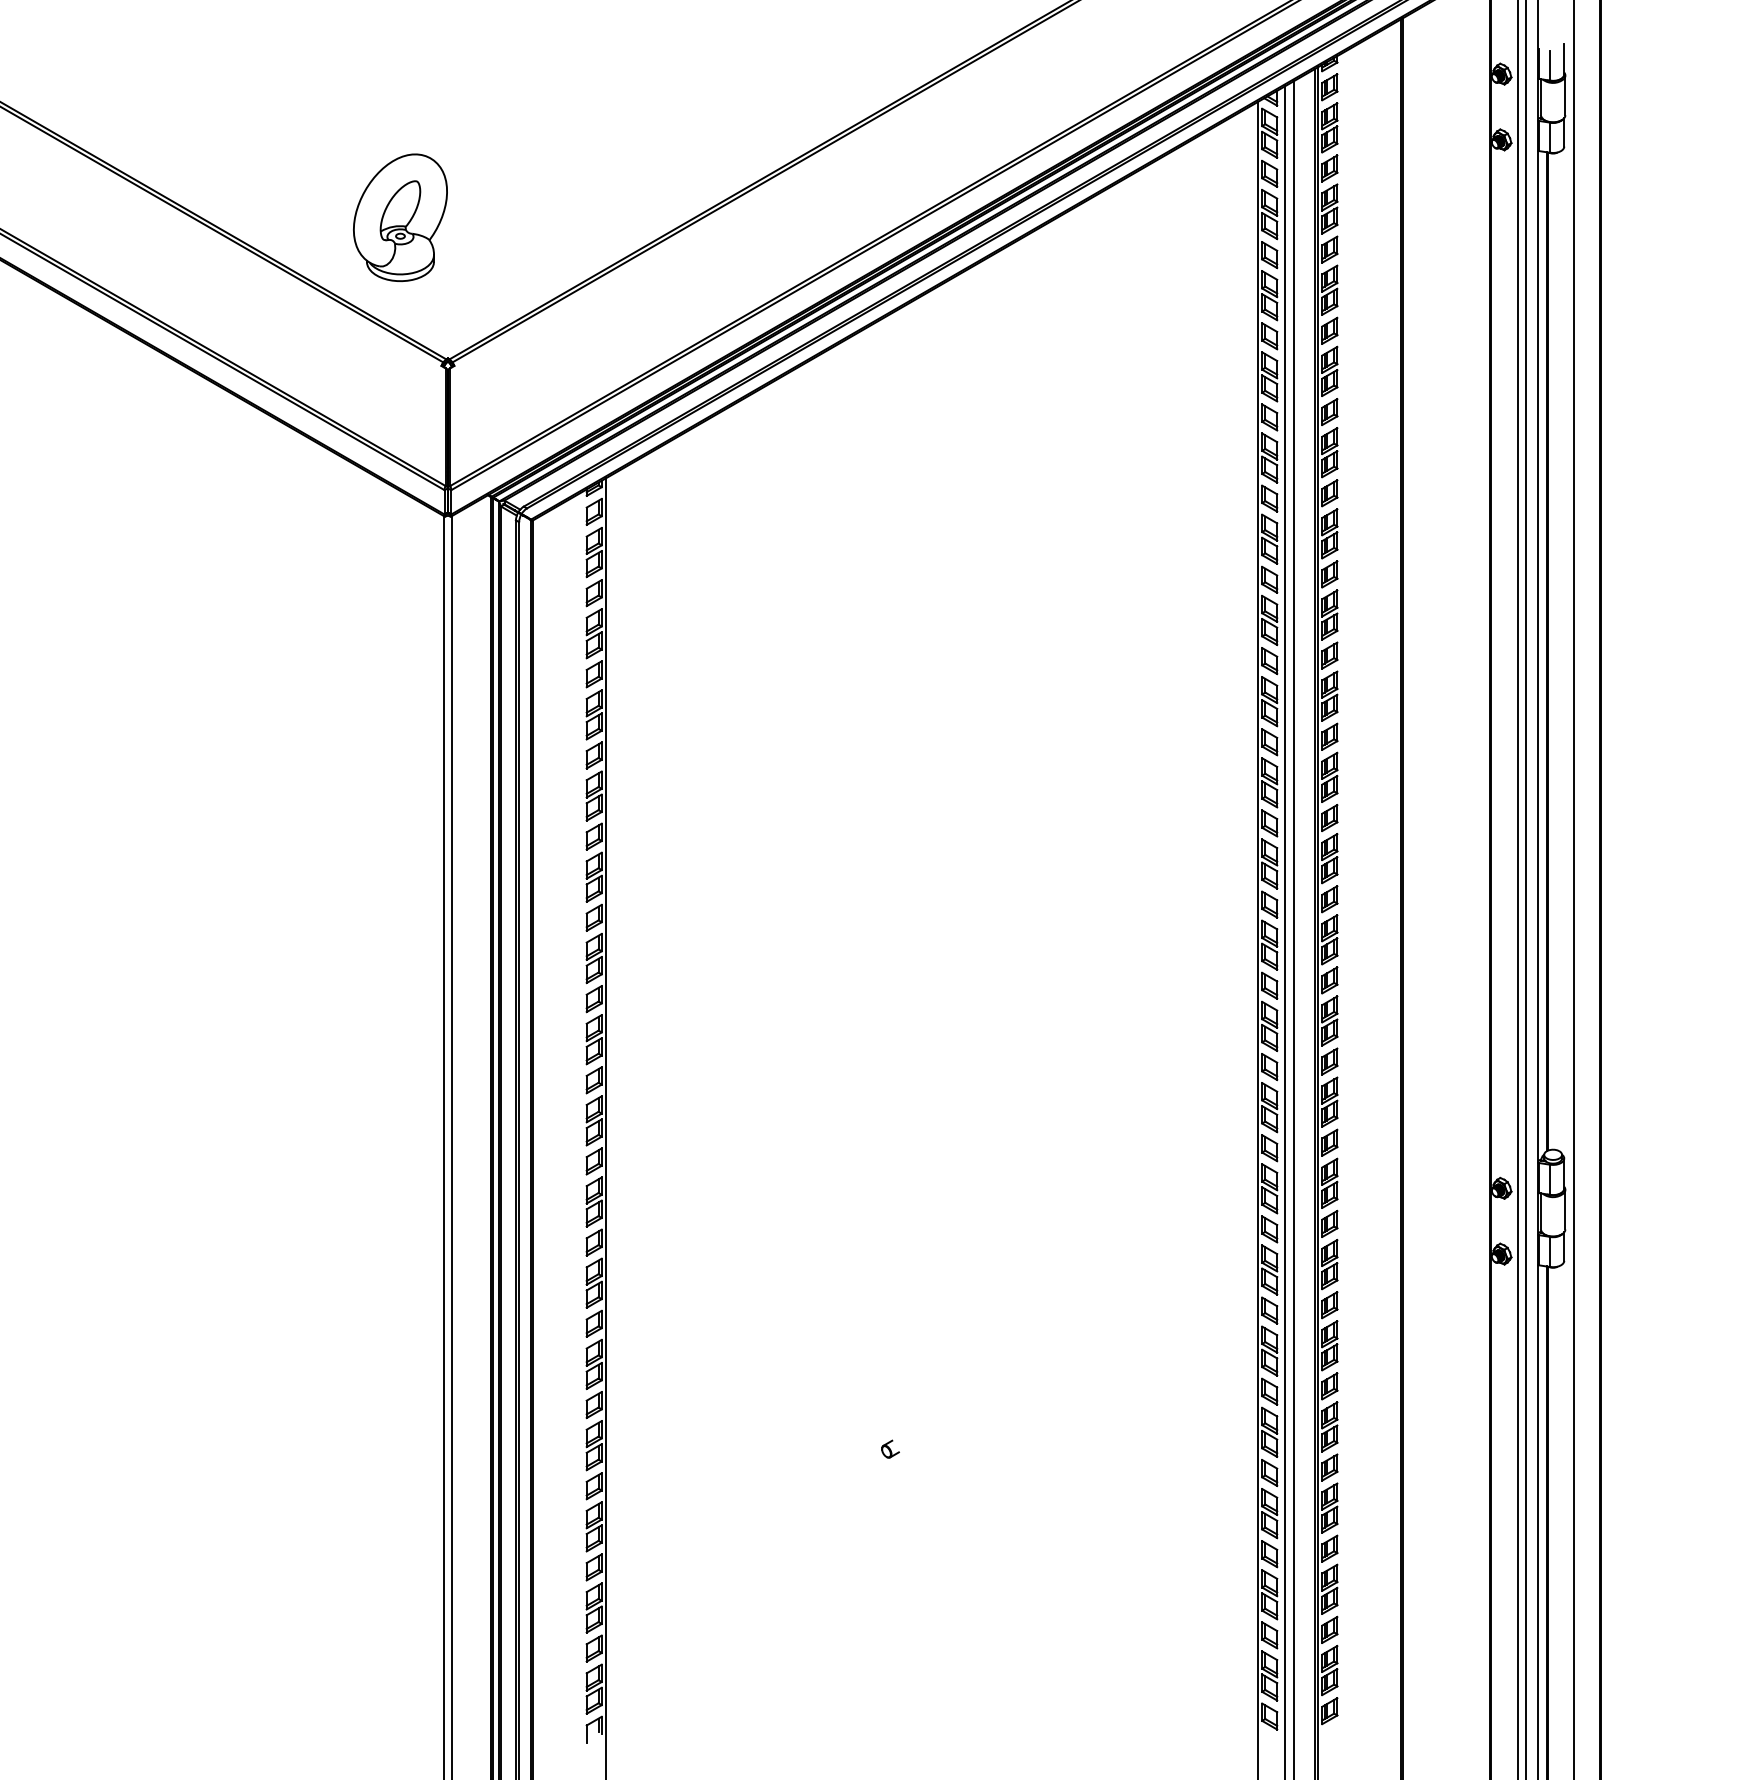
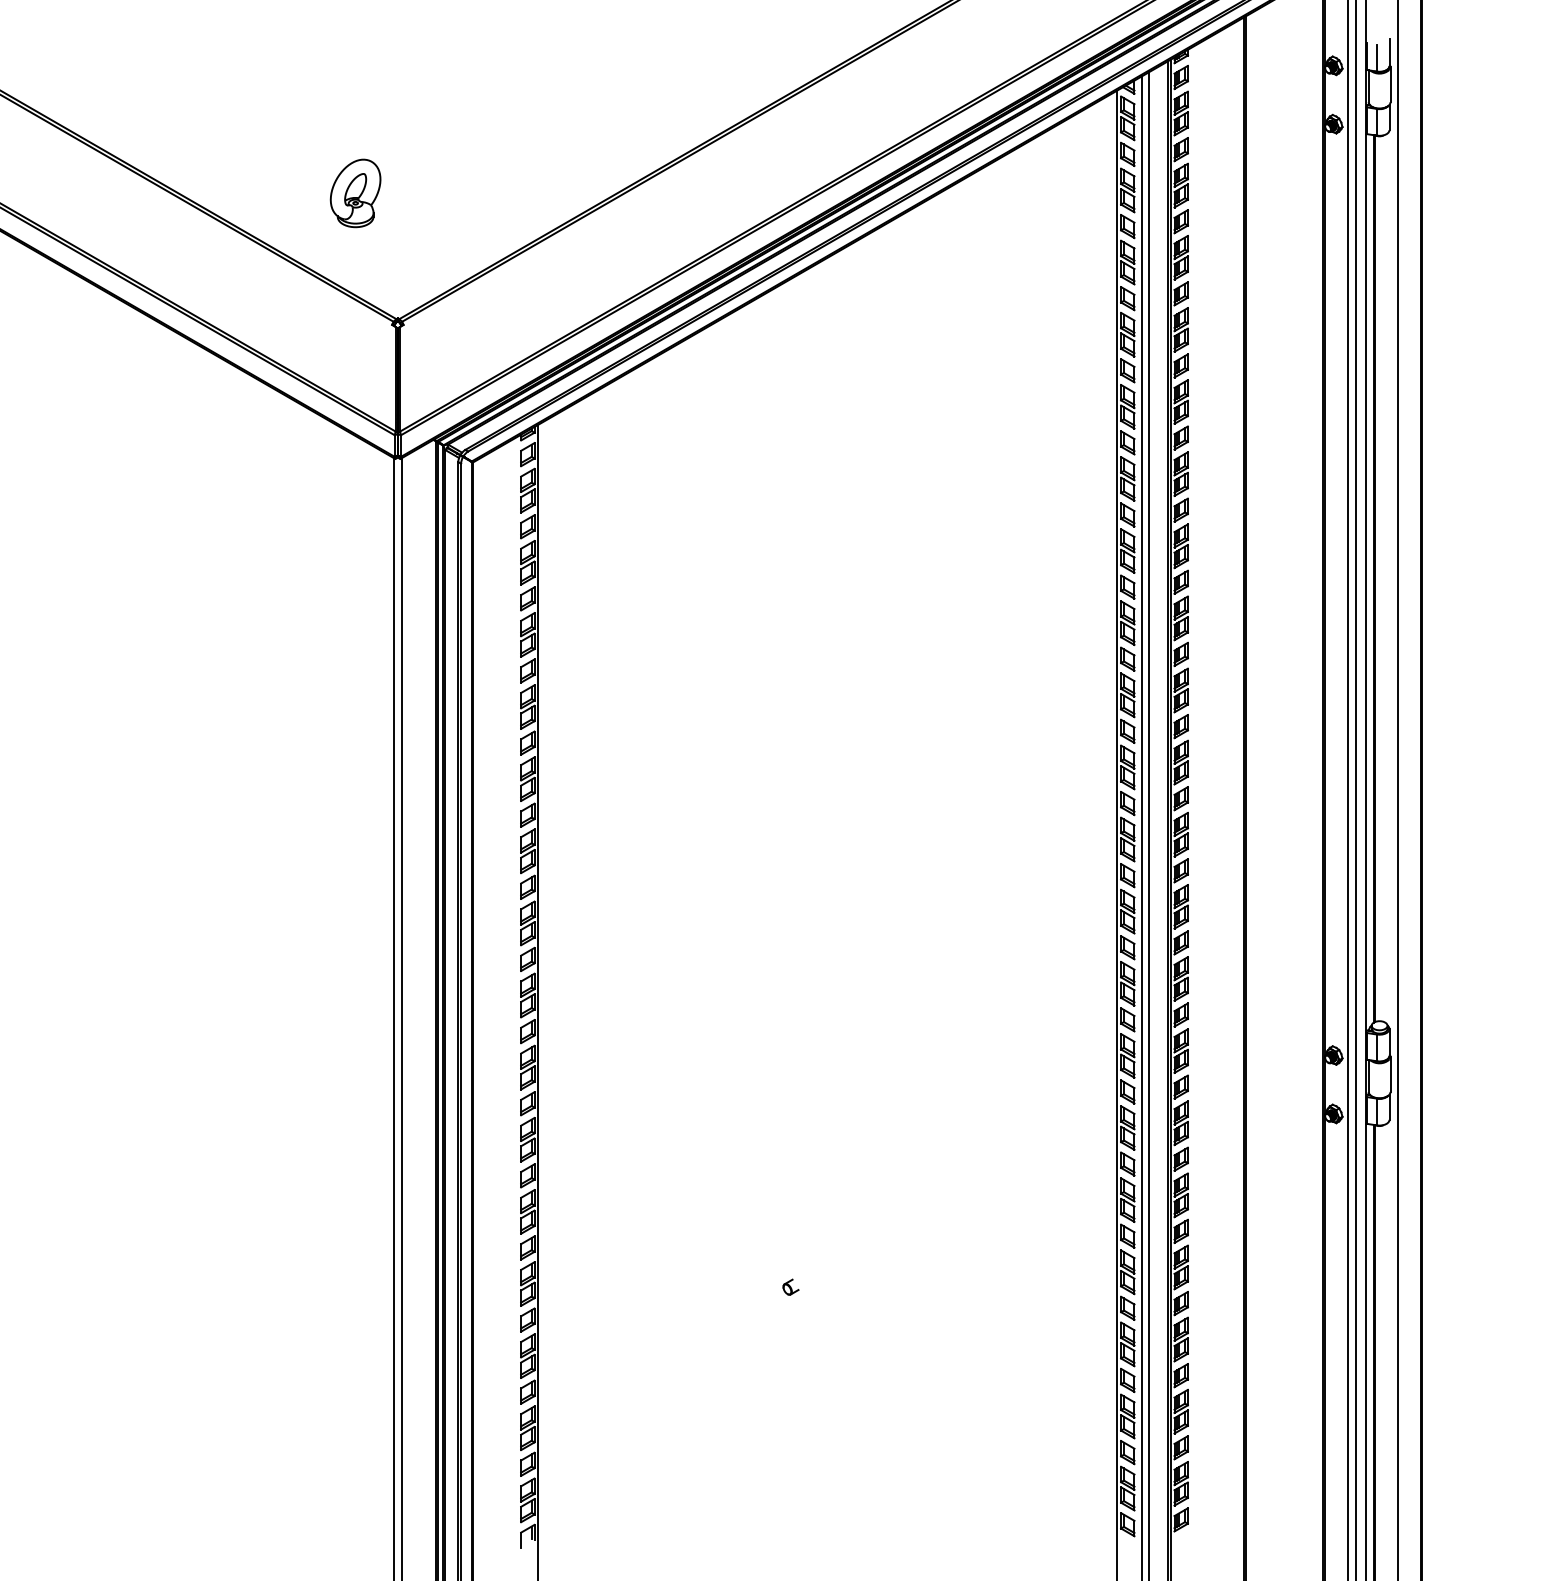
part: (400, 217) -> (355, 193), size x0.6

